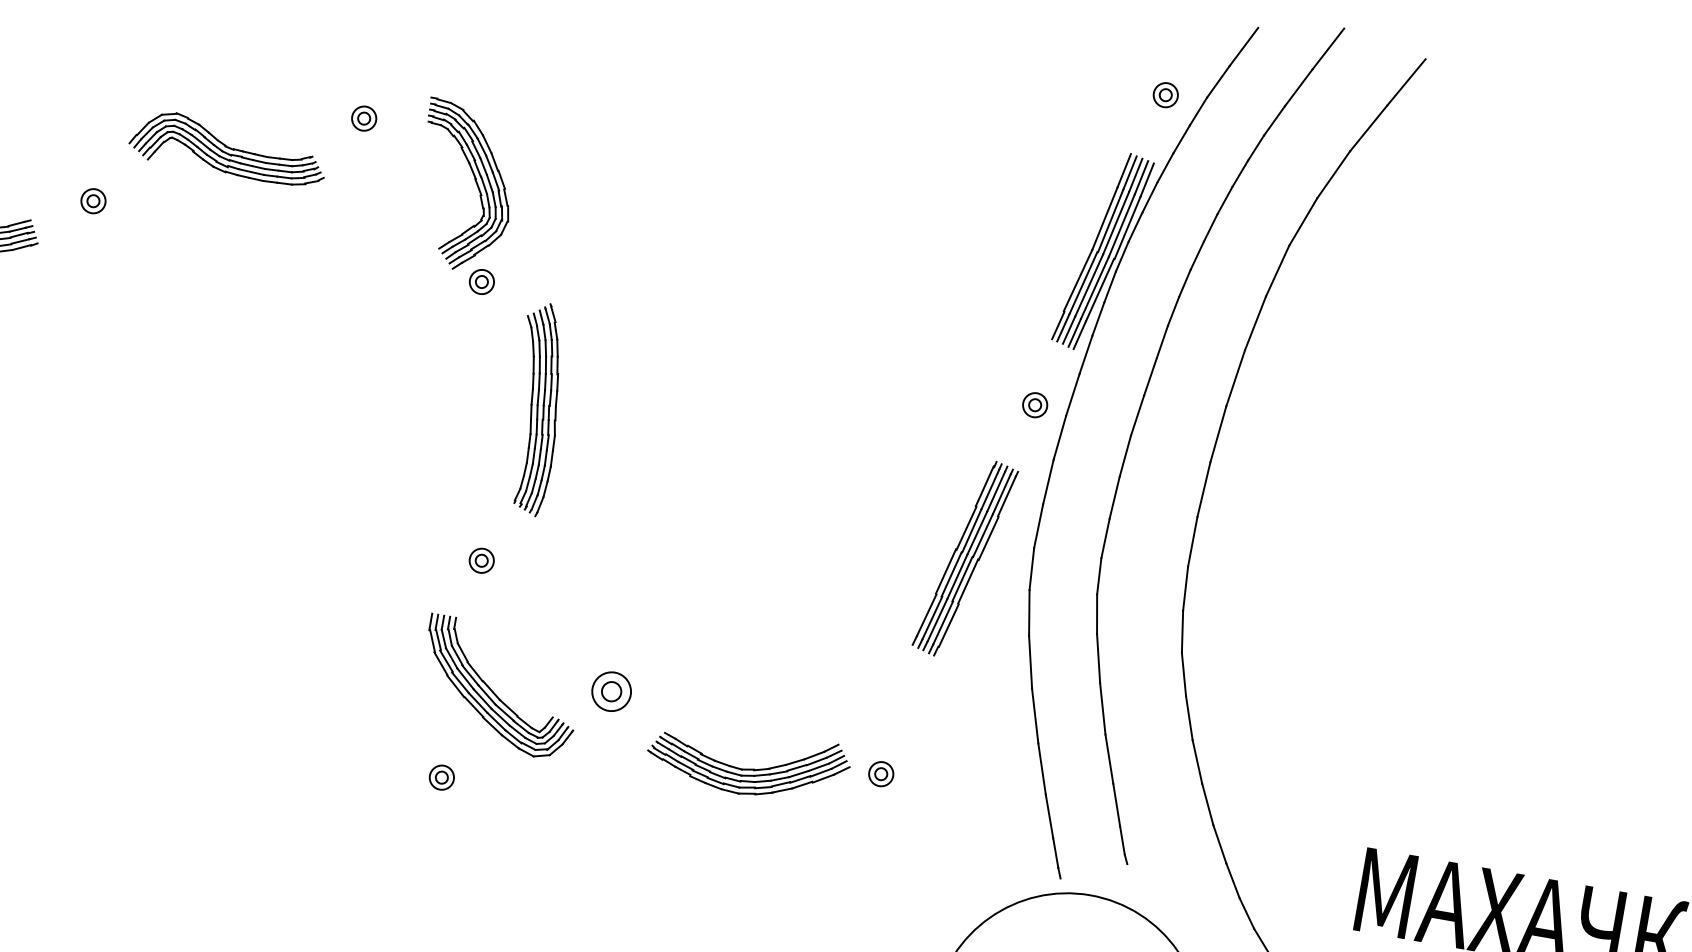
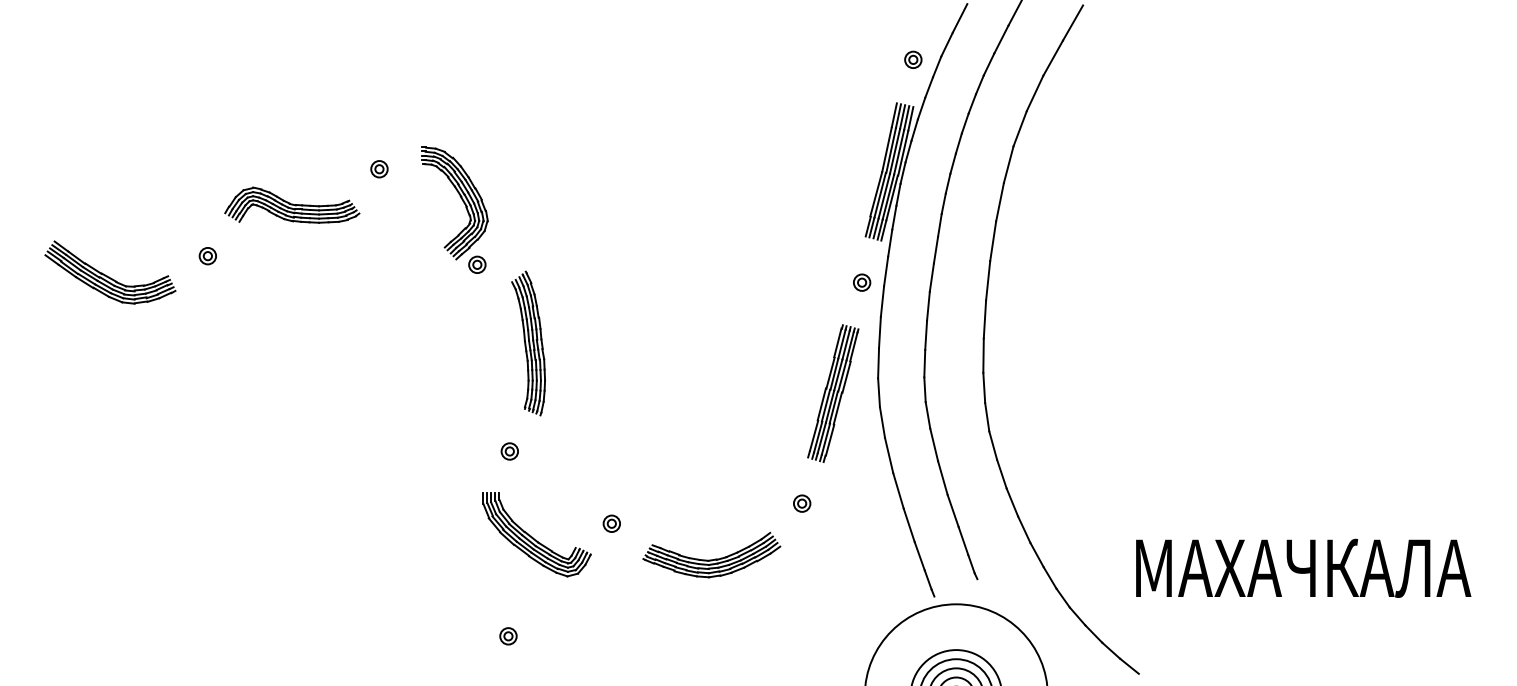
part: (610, 690) -> (611, 523), size x0.62
part: (881, 774) -> (802, 503), moved
part: (441, 777) -> (508, 636), moved

